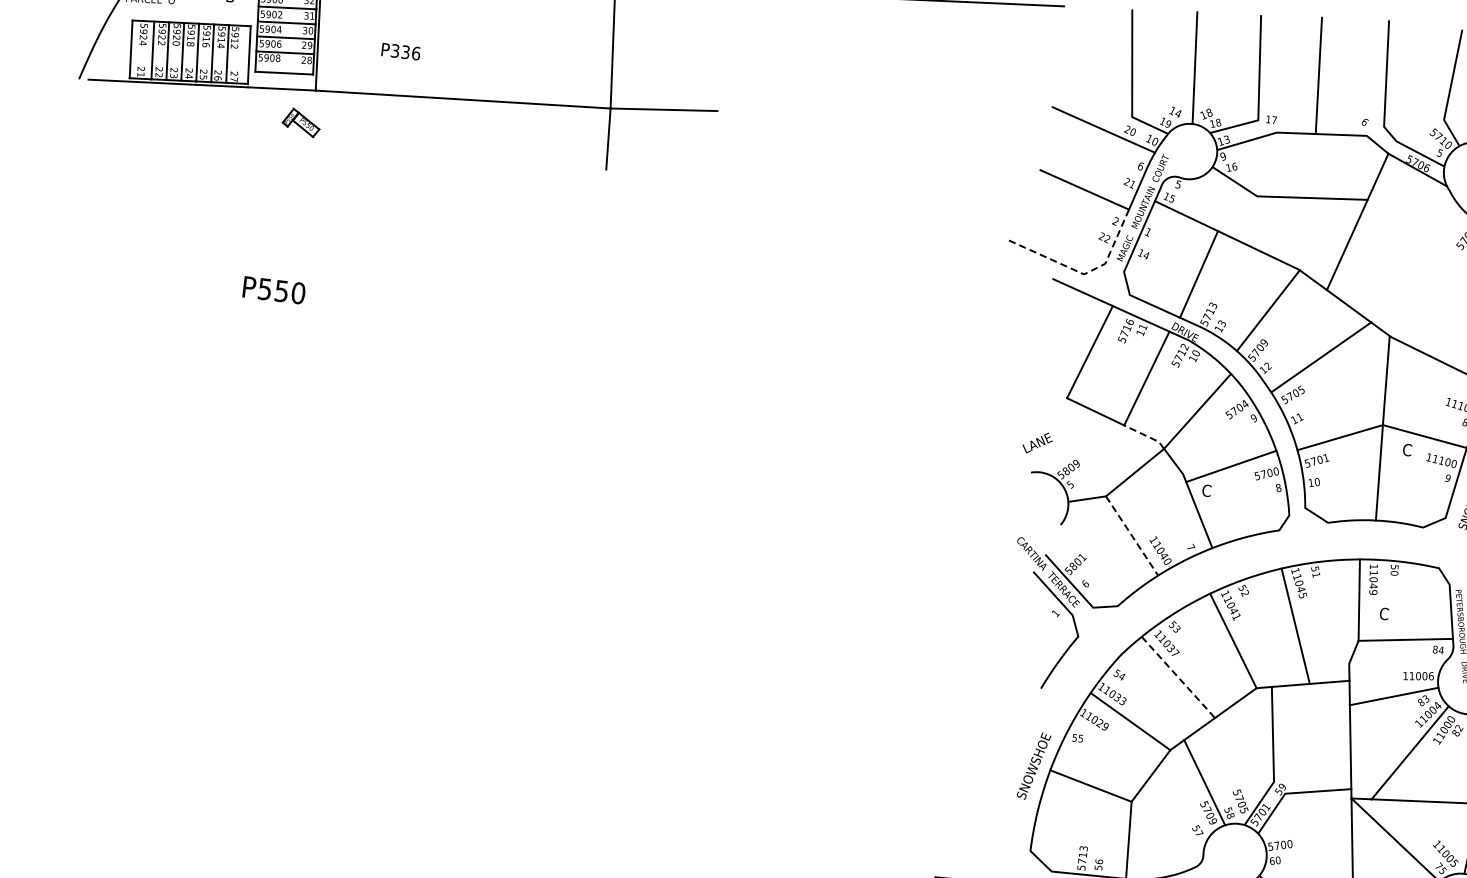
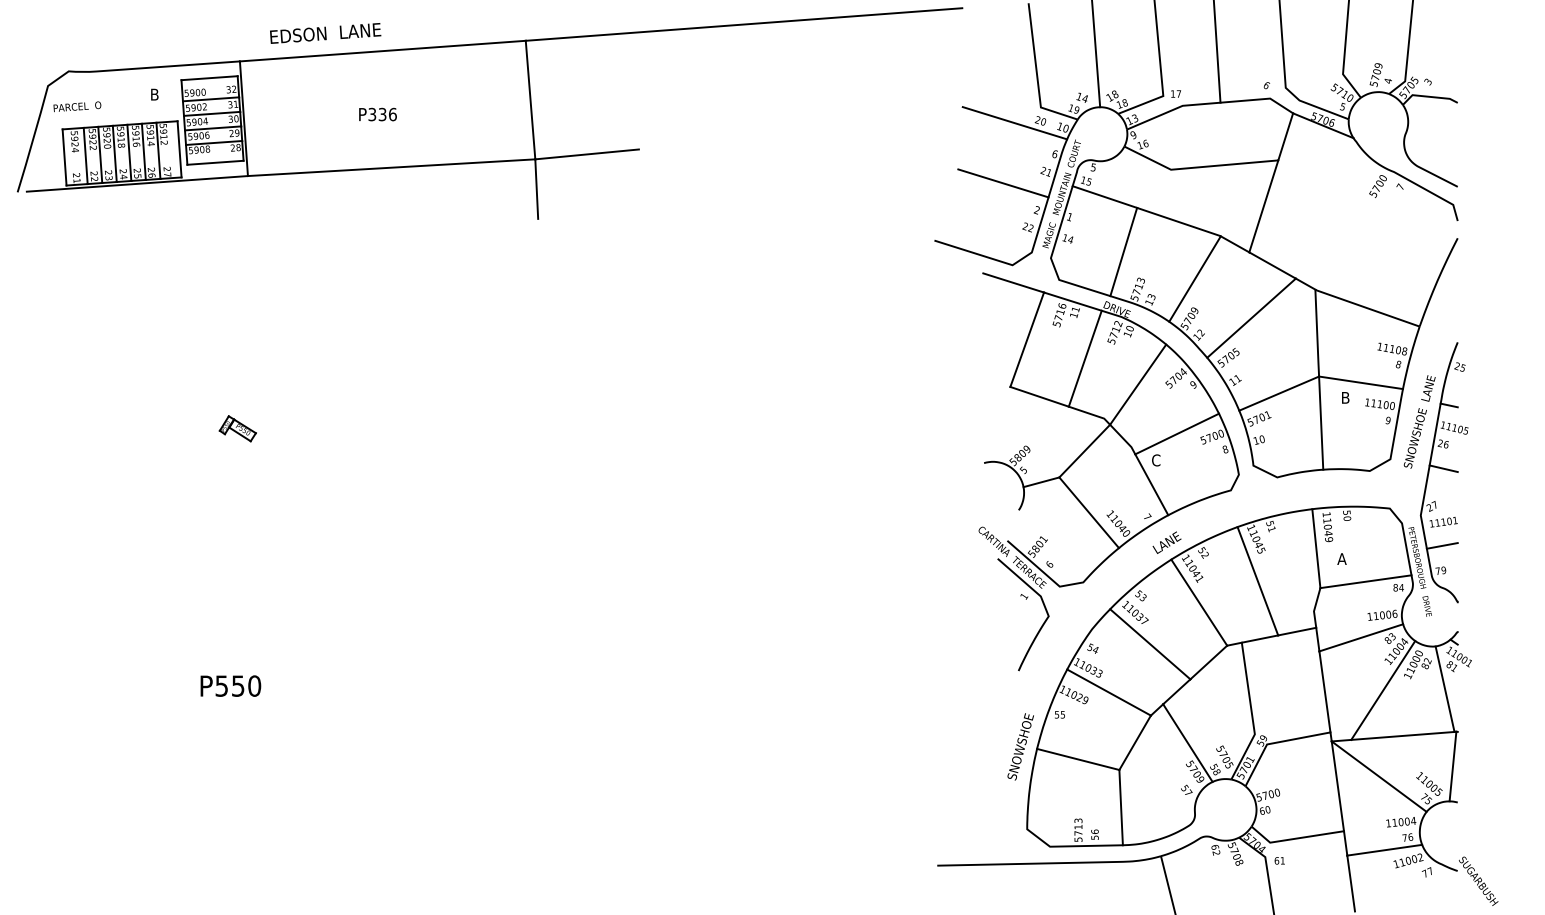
text: (400, 51) -> (377, 114), moved
part: (301, 122) -> (237, 428), moved
line: (1084, 274) -> (1012, 265), dashed -> solid
text: (273, 289) -> (230, 685), moved
line: (1146, 436) -> (1091, 414), dashed -> solid
text: (1037, 442) -> (1166, 542), moved
text: (1407, 449) -> (1345, 397), C -> B
line: (1132, 536) -> (1089, 513), dashed -> solid
text: (1383, 614) -> (1341, 559), C -> A
line: (1178, 677) -> (1150, 644), dashed -> solid

